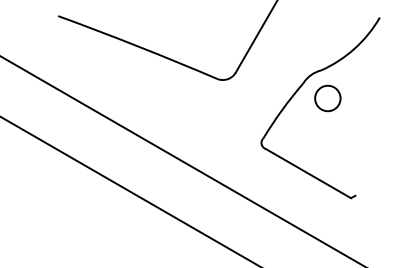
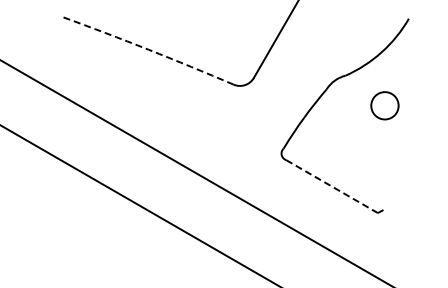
arc: (137, 46) -> (148, 49), solid -> dashed
circle: (327, 98) -> (384, 105), moved
line: (308, 173) -> (332, 186), solid -> dashed

